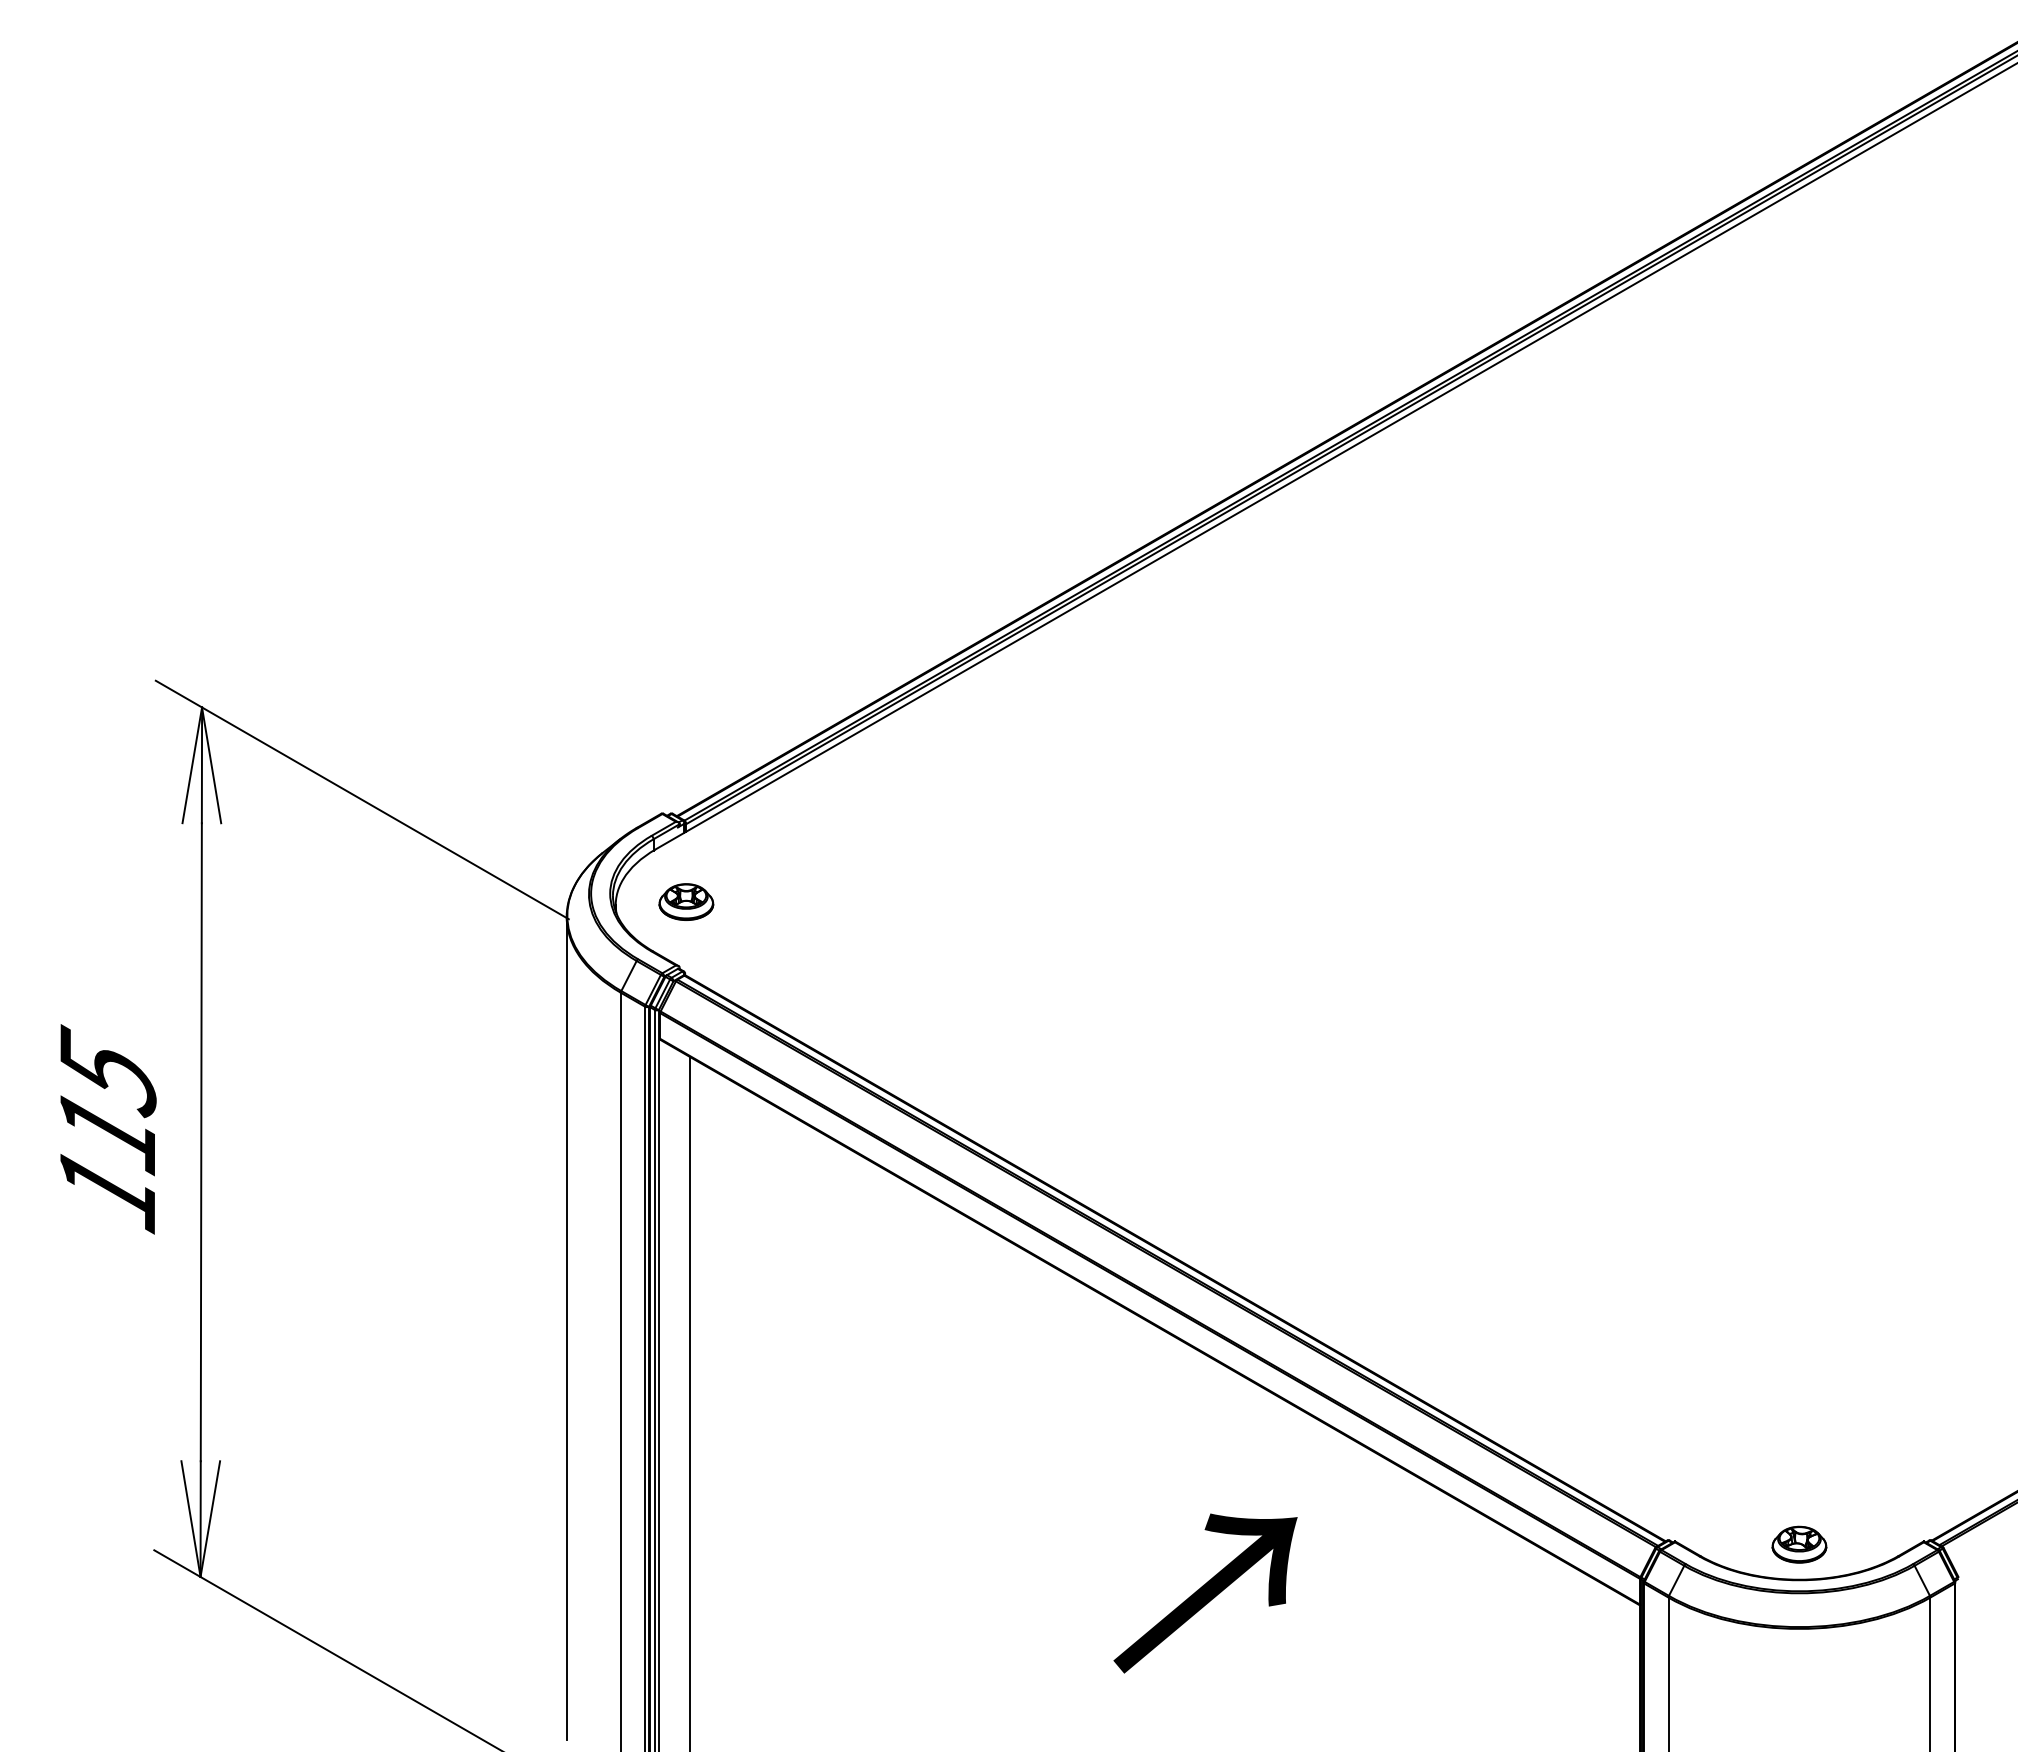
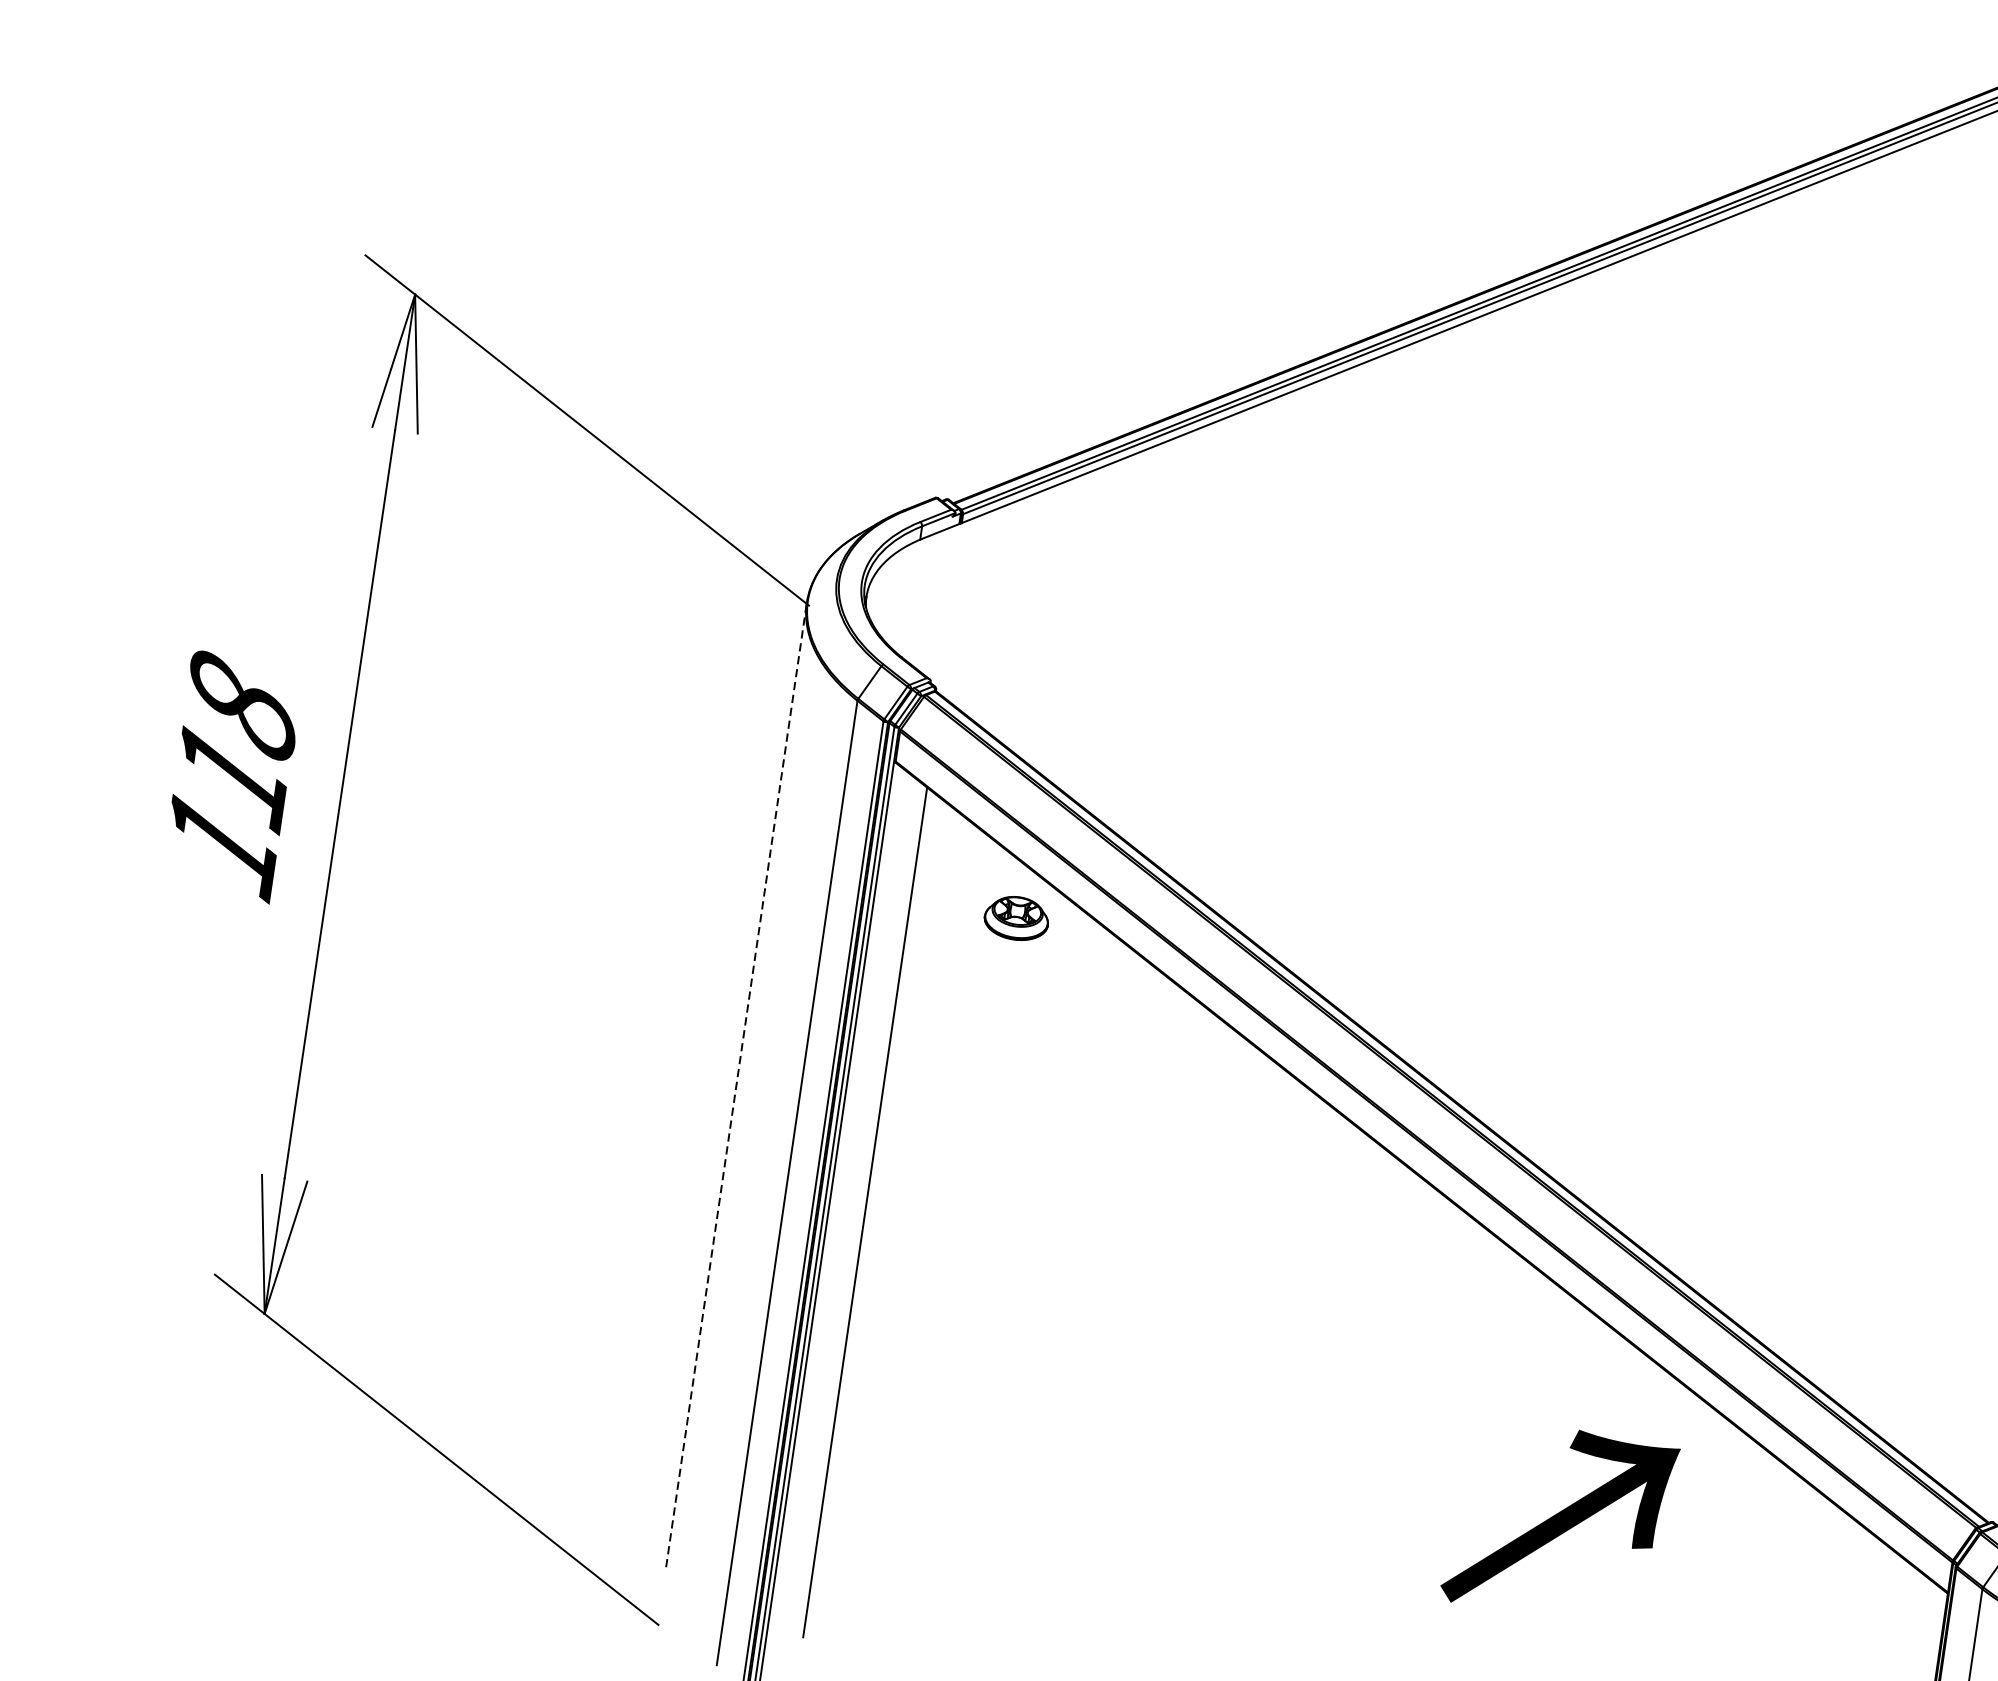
part: (686, 901) -> (1016, 917), moved
text: (107, 1071) -> (242, 705), 115 -> 118
line: (566, 1327) -> (736, 1083), solid -> dashed
text: (1205, 1593) -> (1559, 1522), moved

